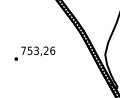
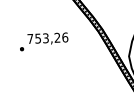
text: (34, 53) -> (43, 41), moved

